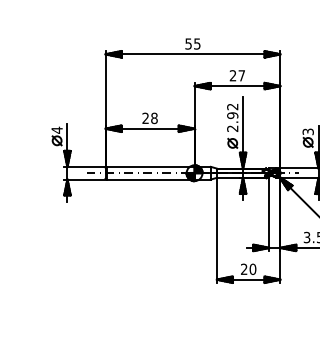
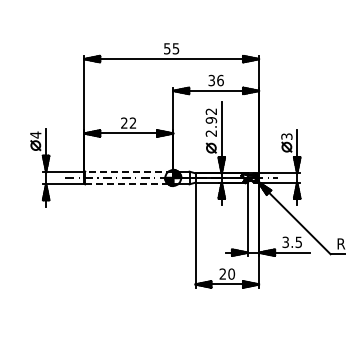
text: (236, 75) -> (215, 80), 27 -> 36
text: (153, 117) -> (132, 122), 28 -> 22
line: (149, 166) -> (128, 171), solid -> dashed
line: (150, 179) -> (129, 184), solid -> dashed

